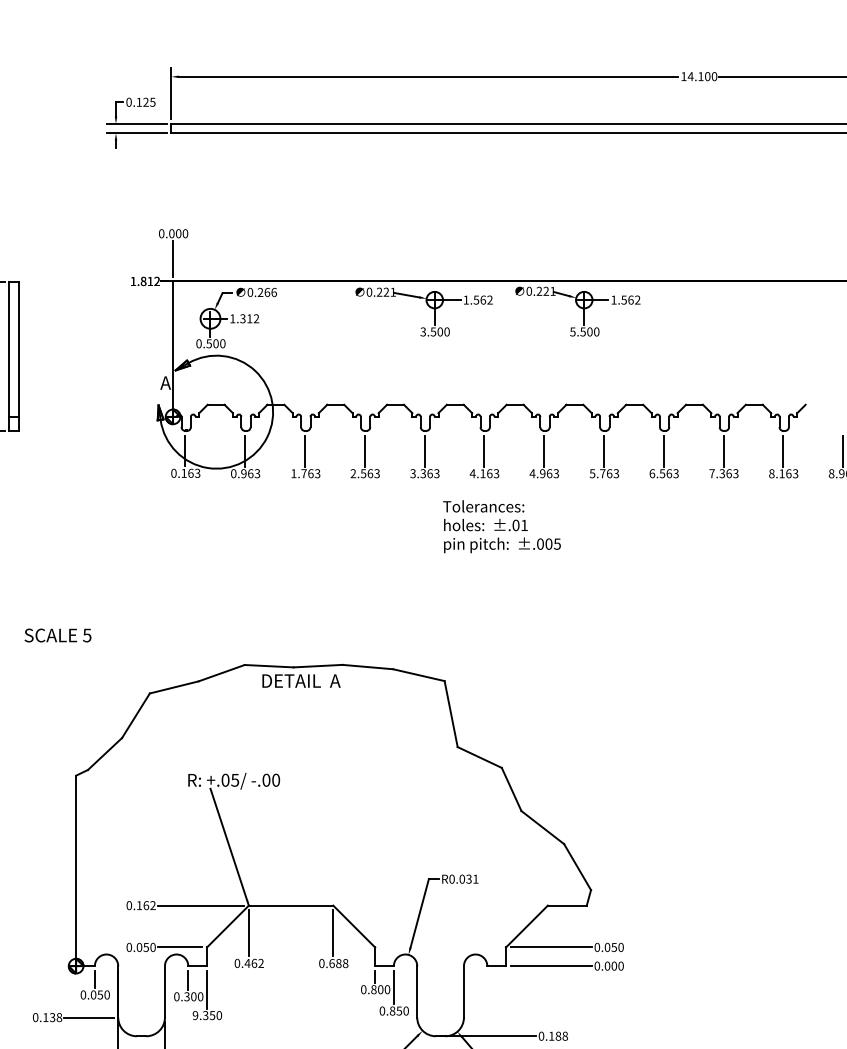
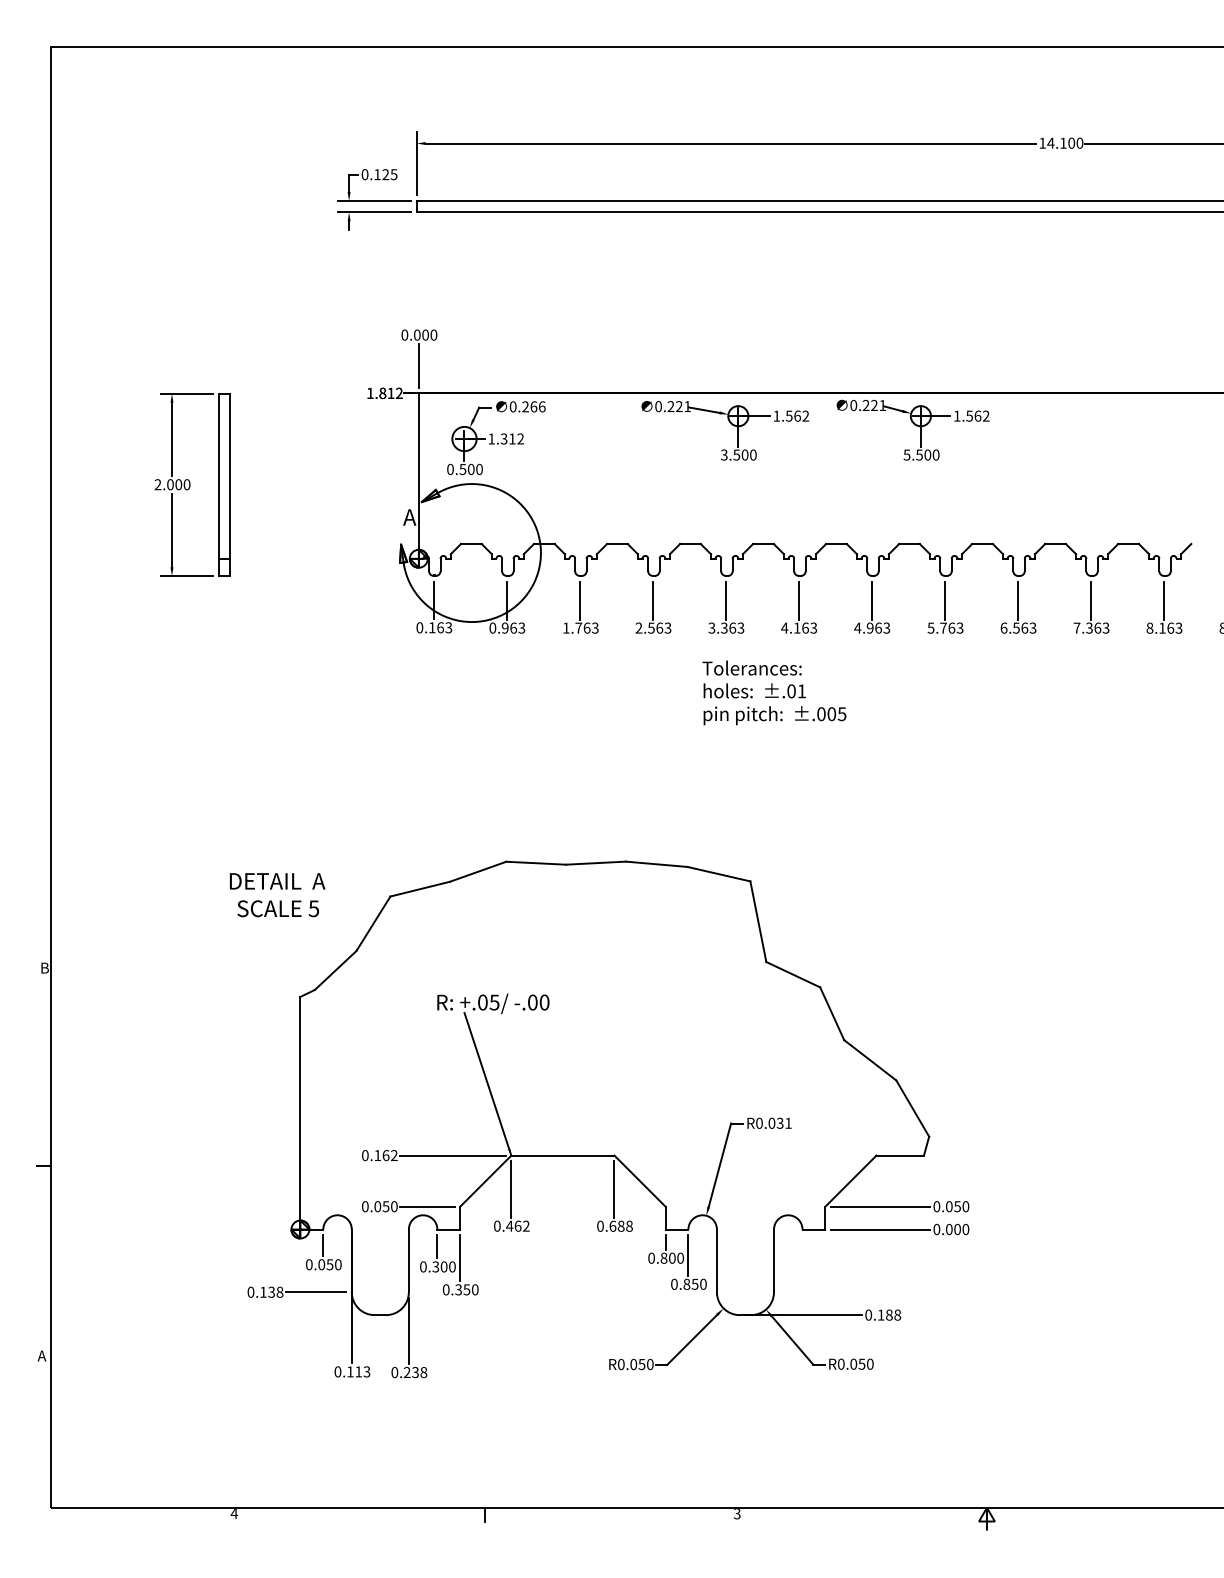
text: (502, 526) -> (774, 692), moved
text: (57, 635) -> (277, 908), moved
text: (301, 681) -> (277, 881), moved
text: (194, 1015) -> (445, 1289), 9.350 -> 0.350

